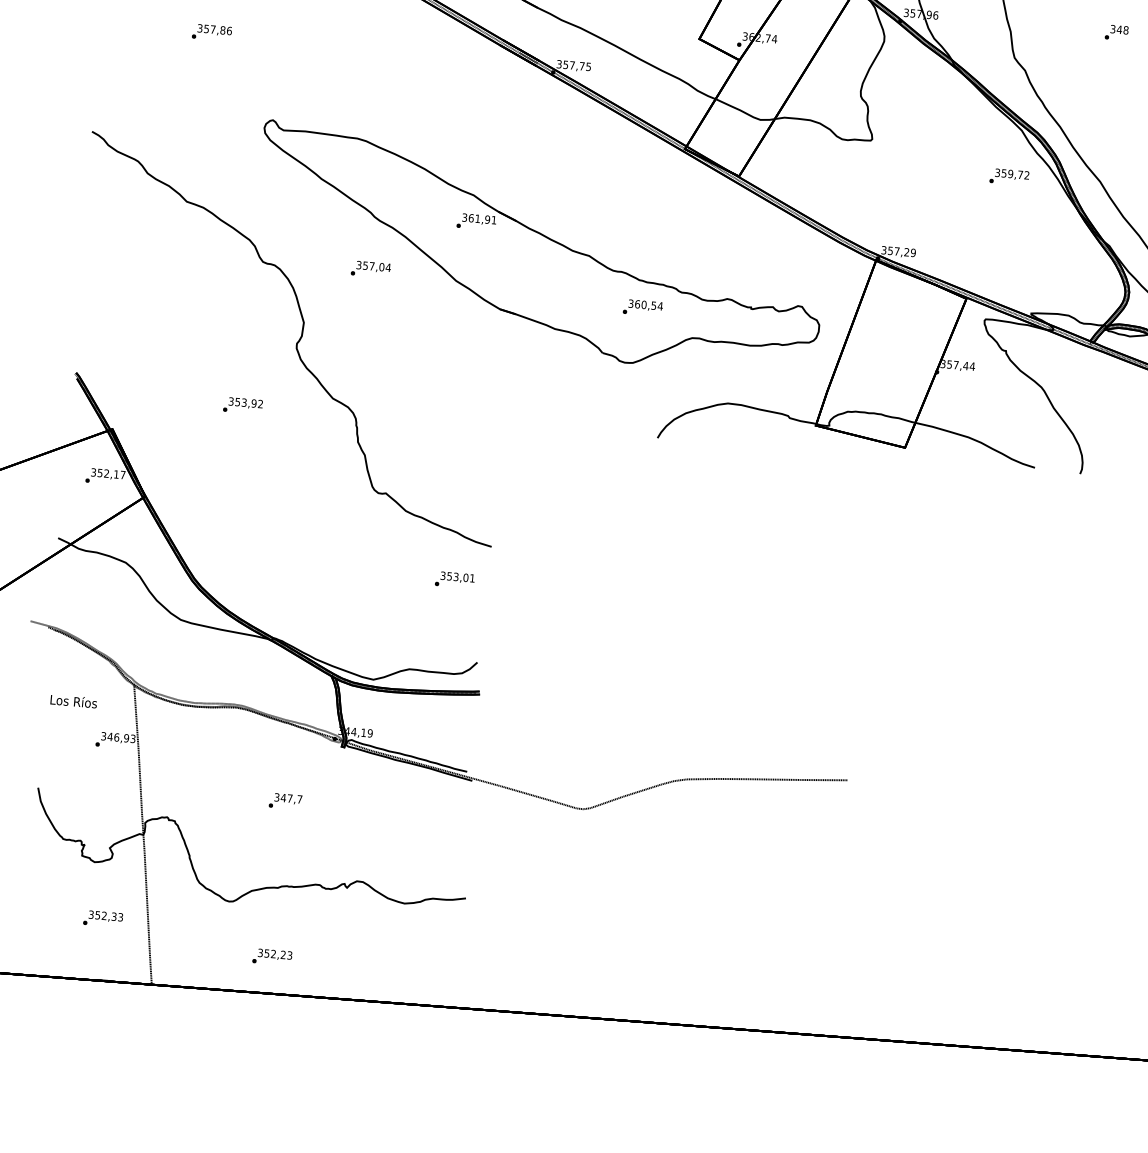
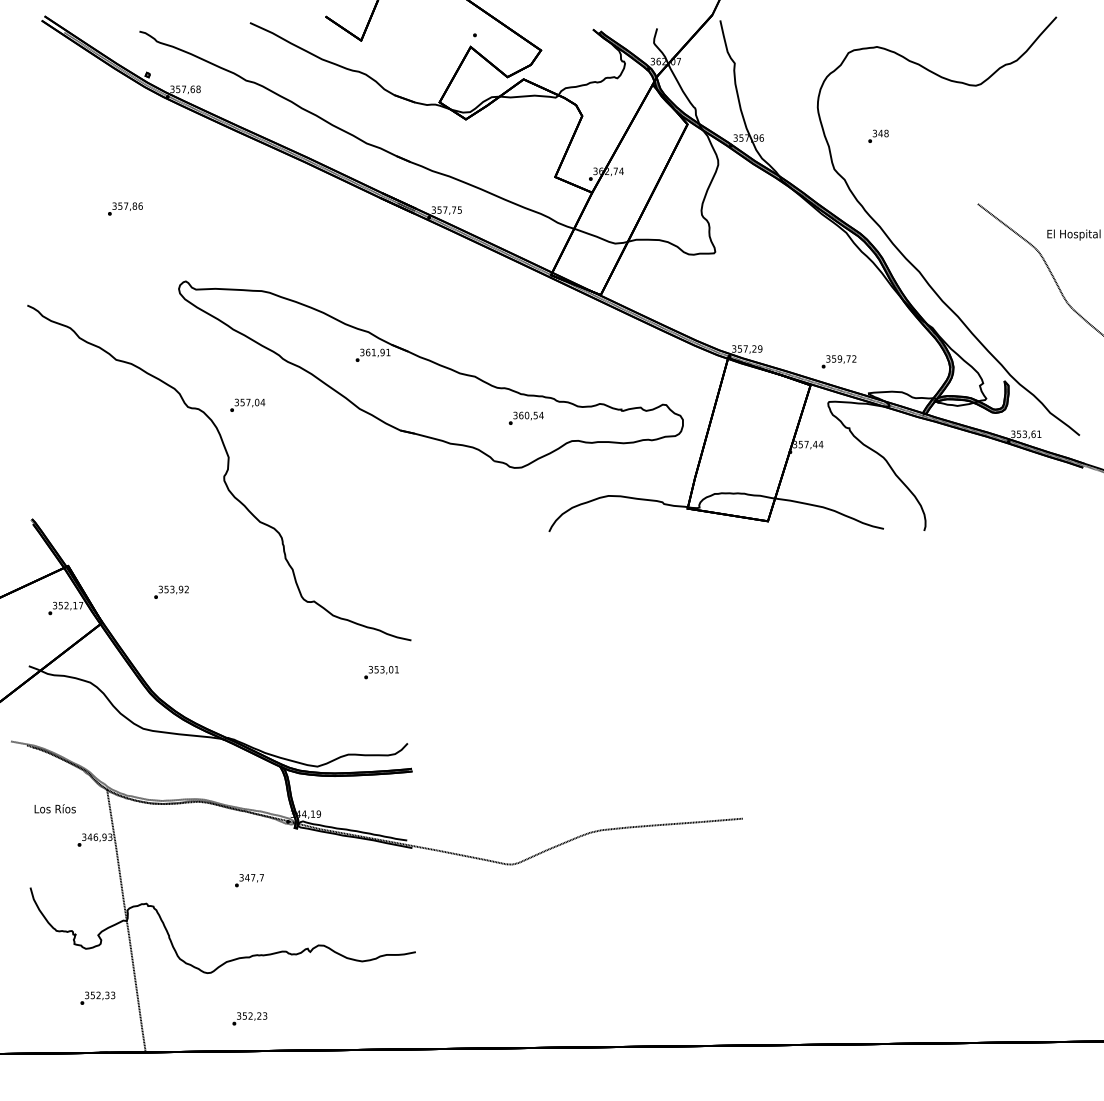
text: (1116, 31) -> (878, 135), moved
text: (1008, 176) -> (838, 361), moved
text: (370, 268) -> (247, 404), moved
text: (243, 404) -> (171, 591), moved

